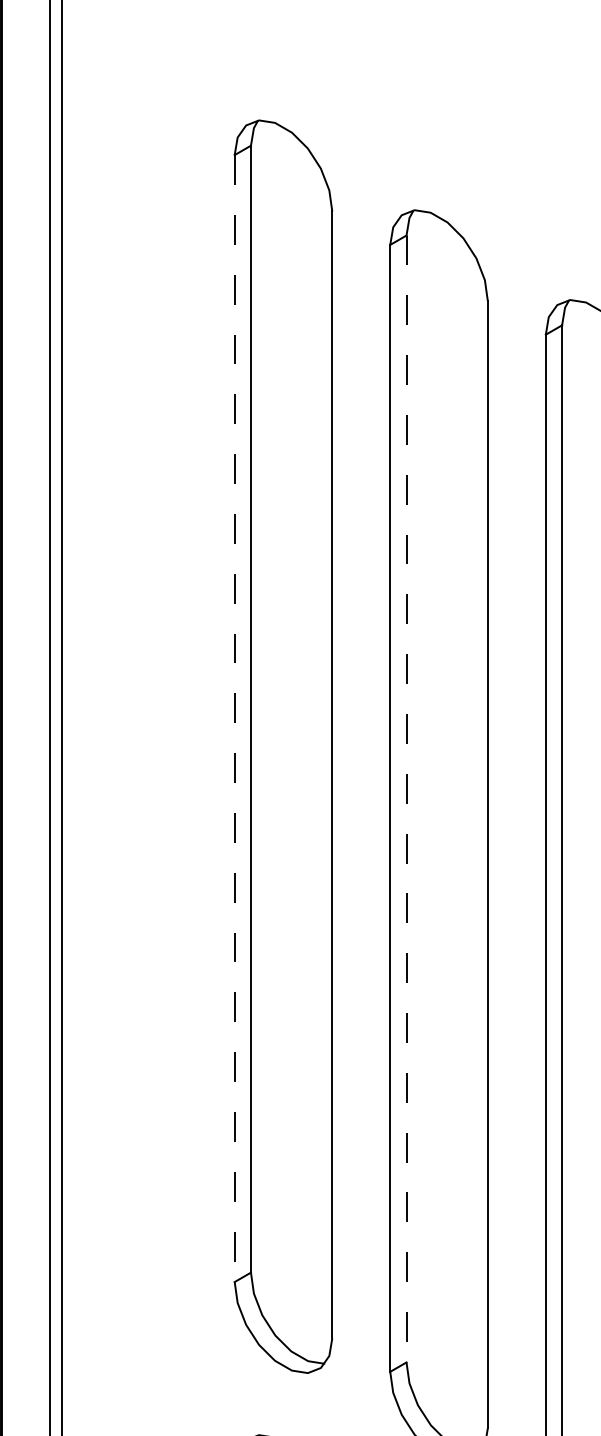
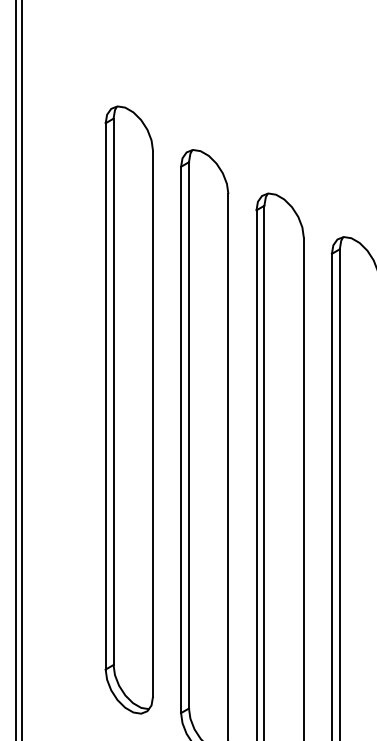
line: (234, 718) -> (105, 396), dashed -> solid
line: (405, 799) -> (188, 435), dashed -> solid

